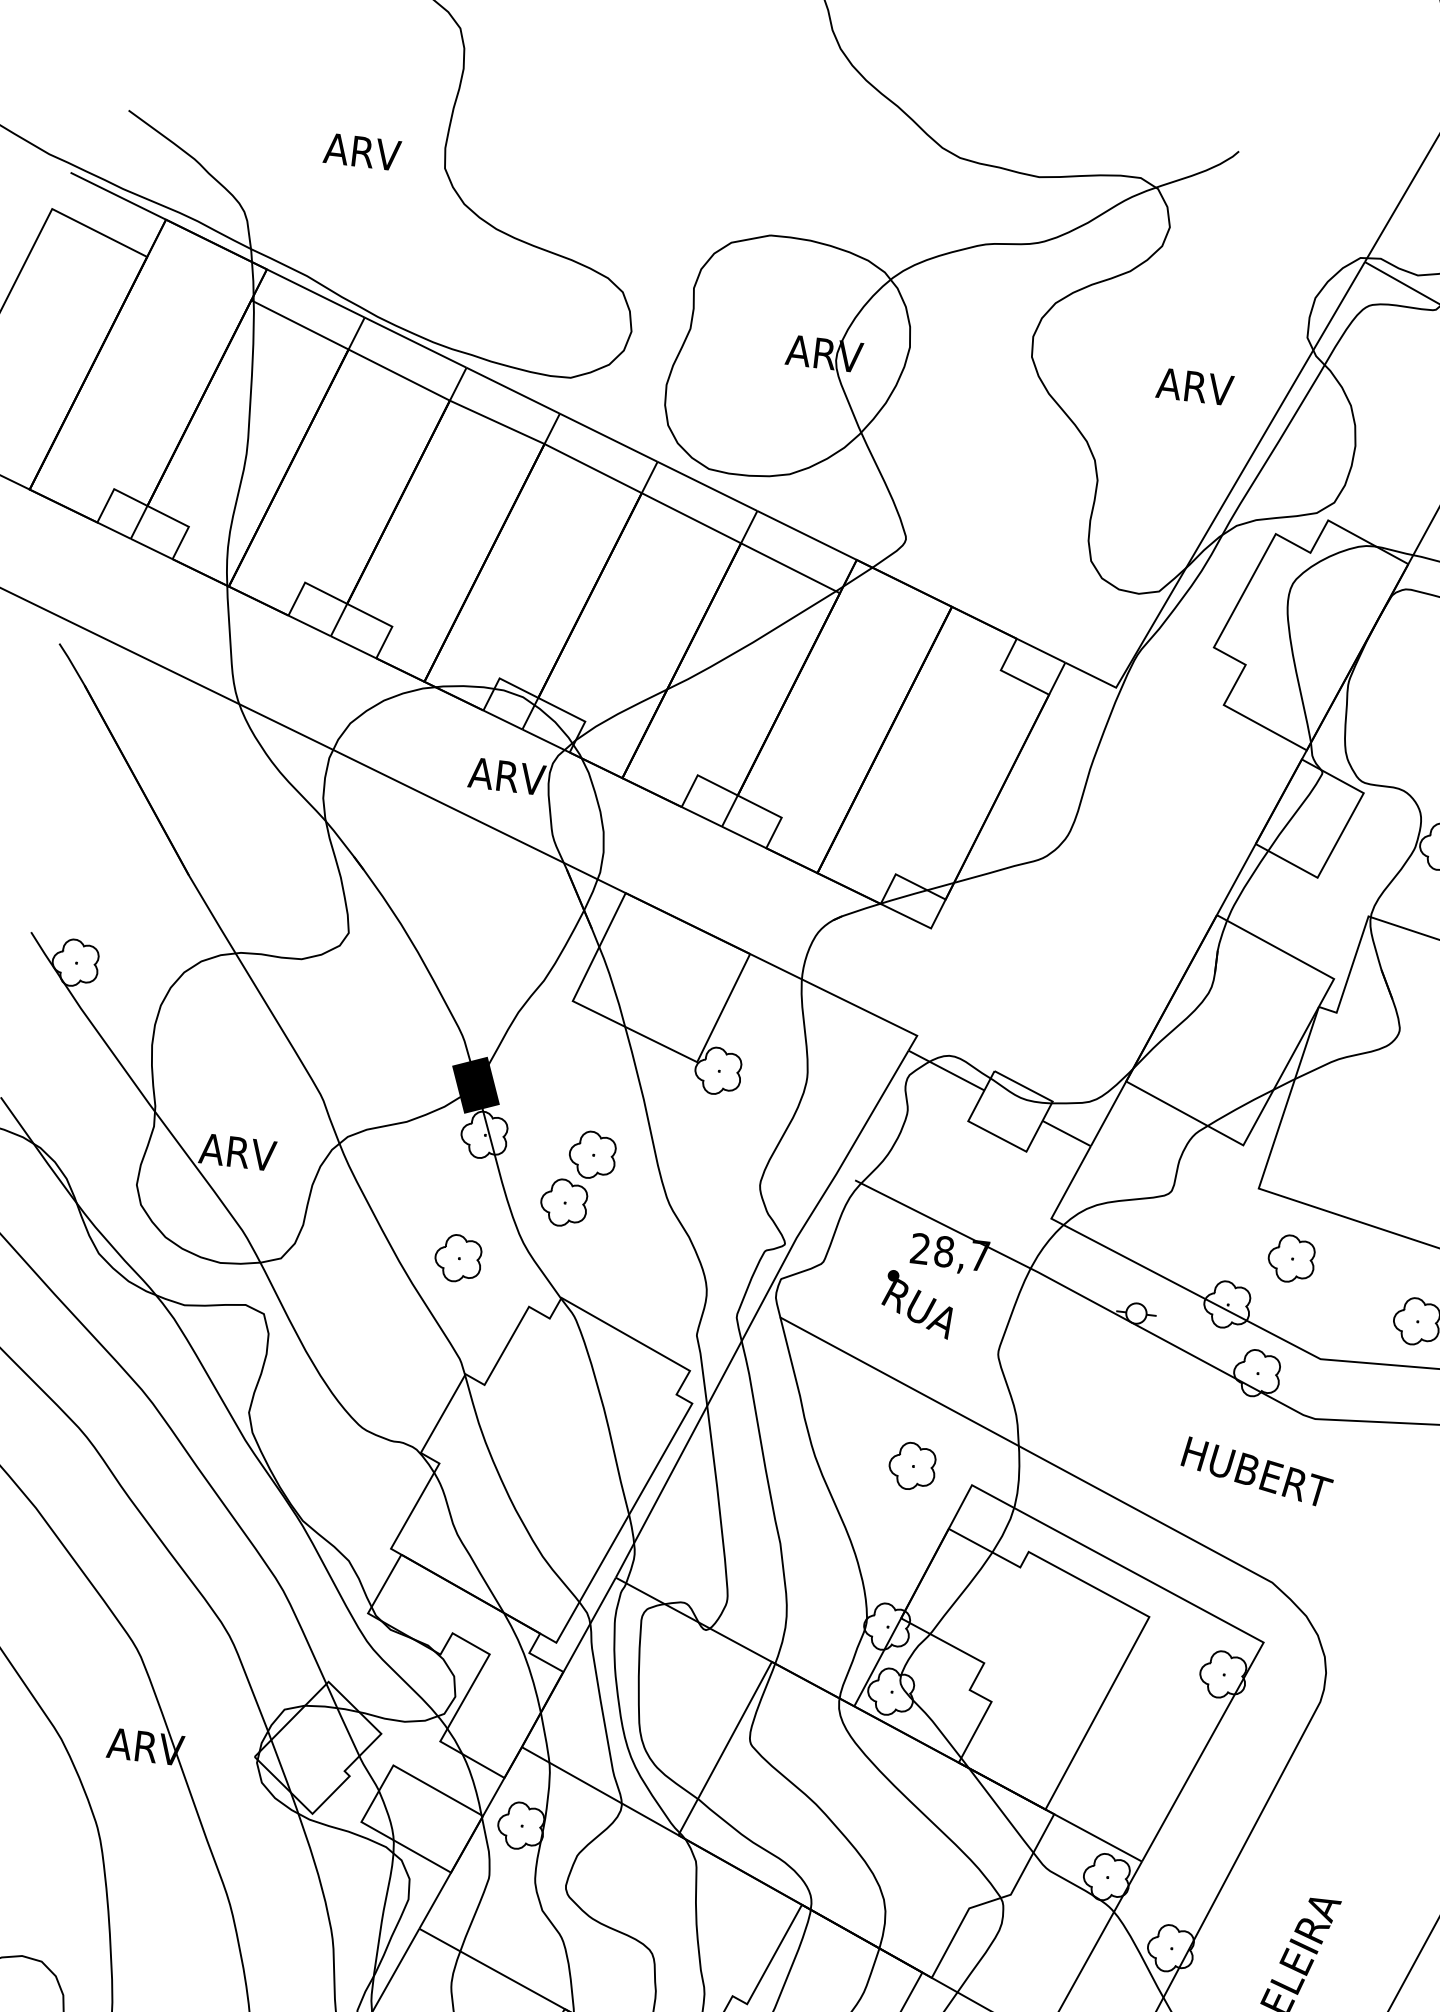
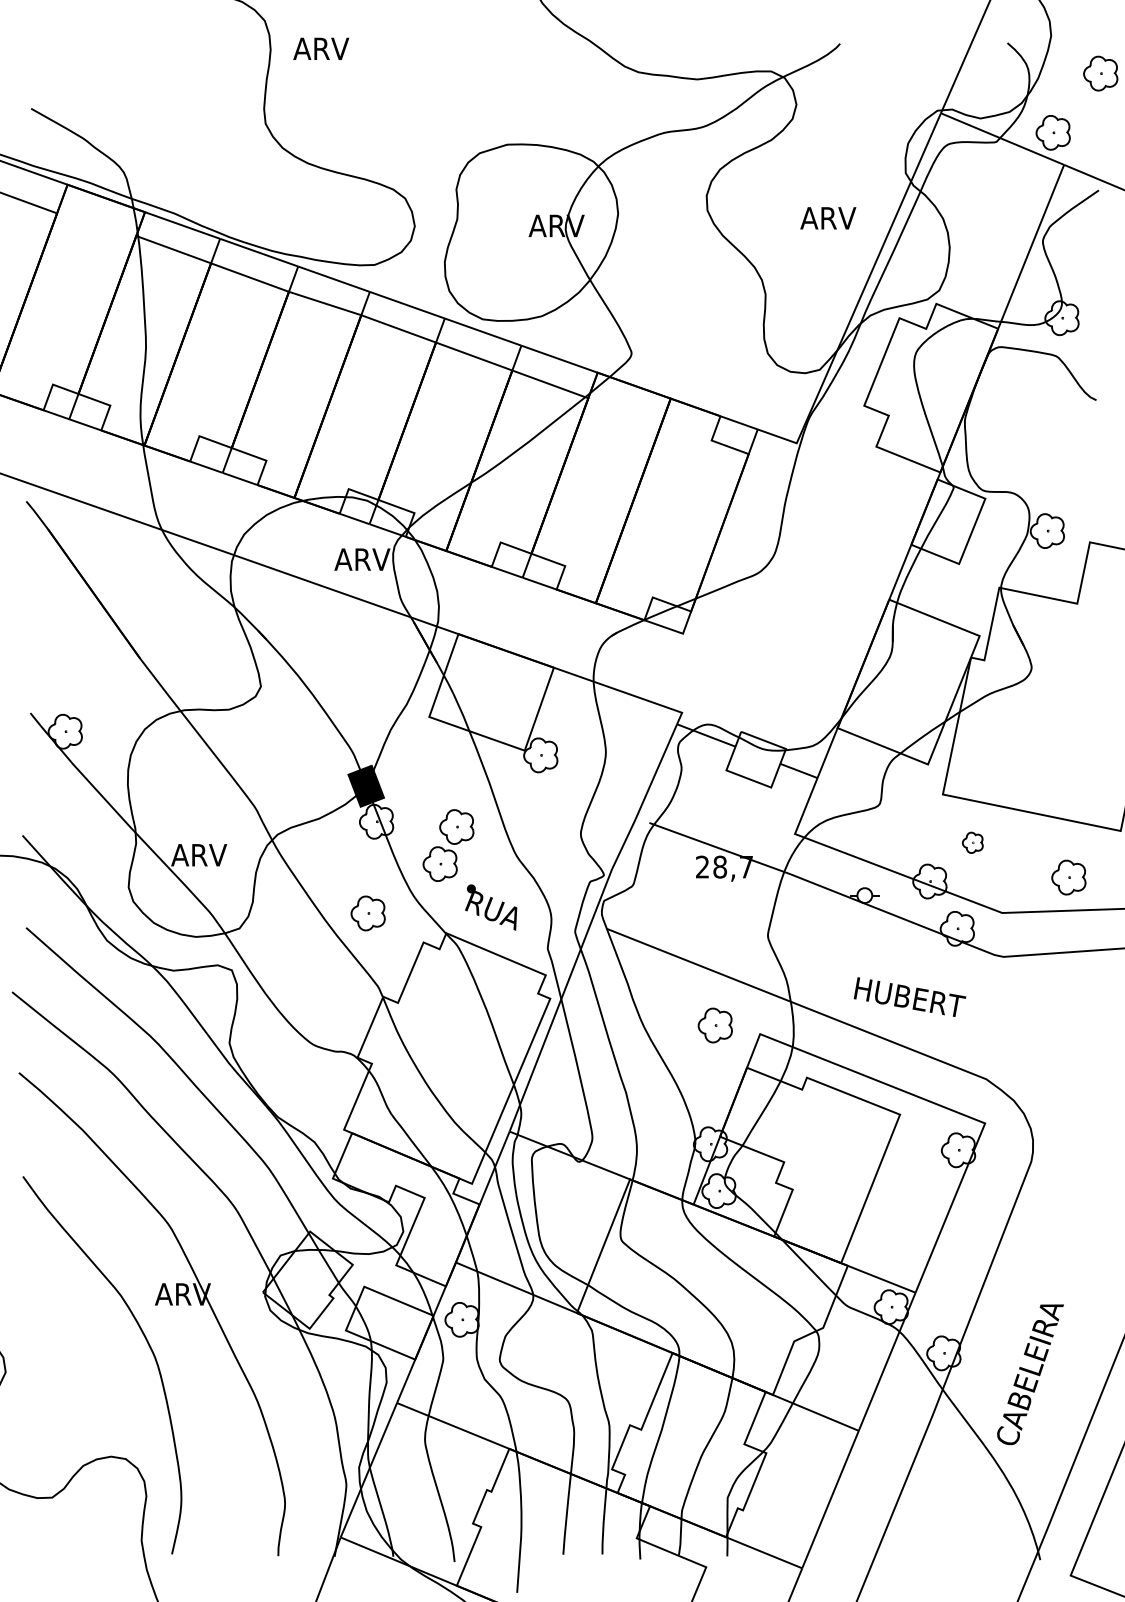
text: (362, 151) -> (321, 48), moved
part: (1291, 1258) -> (972, 842), size x0.6
part: (917, 1304) -> (491, 907), moved
text: (1256, 1470) -> (909, 996), moved

